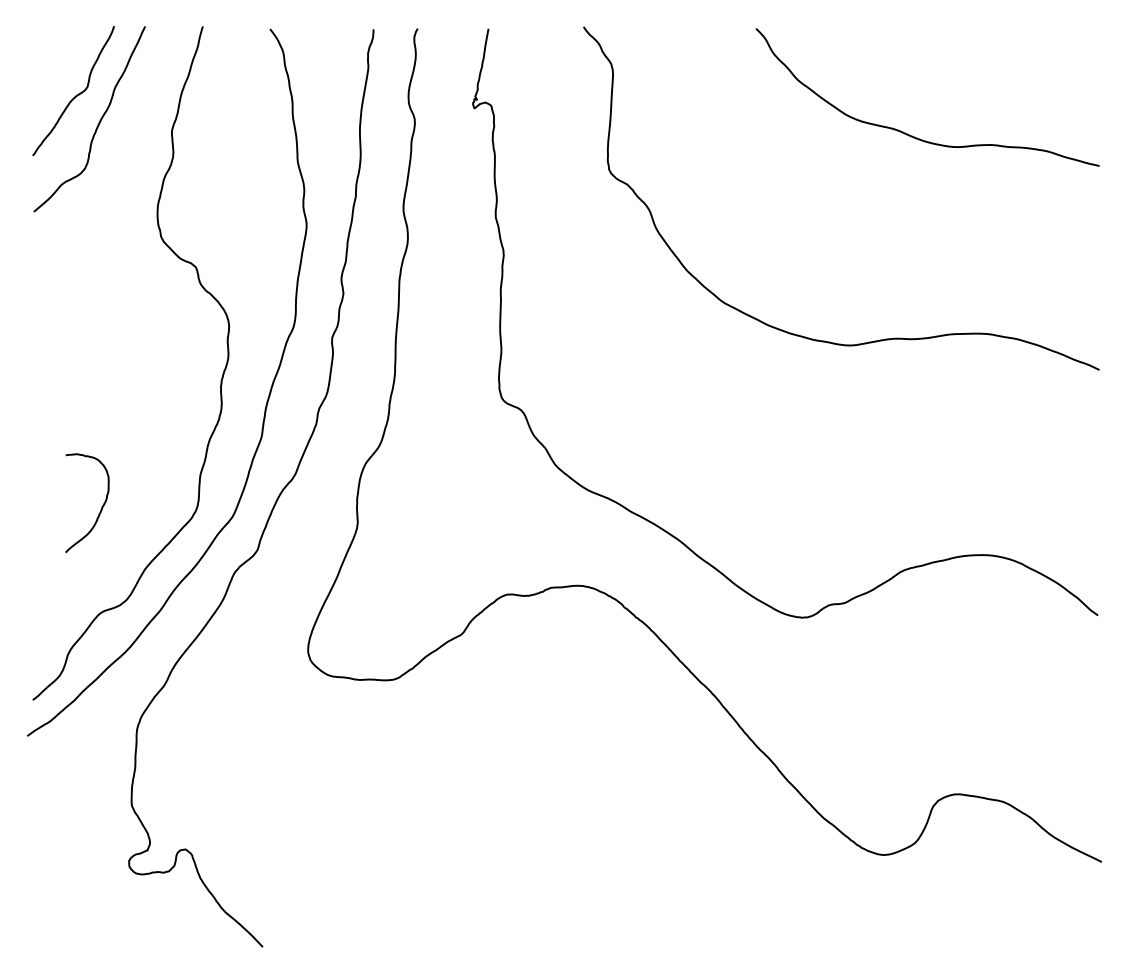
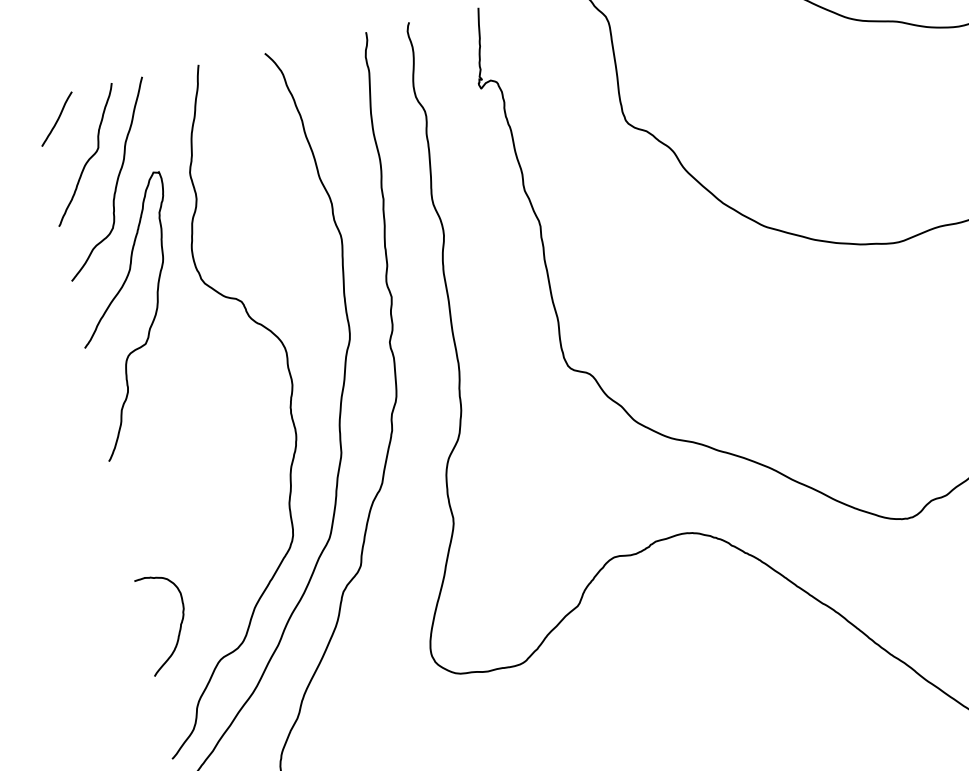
curve: (53, 50) -> (57, 119), added
curve: (103, 268) -> (151, 322), added
curve: (101, 506) -> (180, 623), moved

